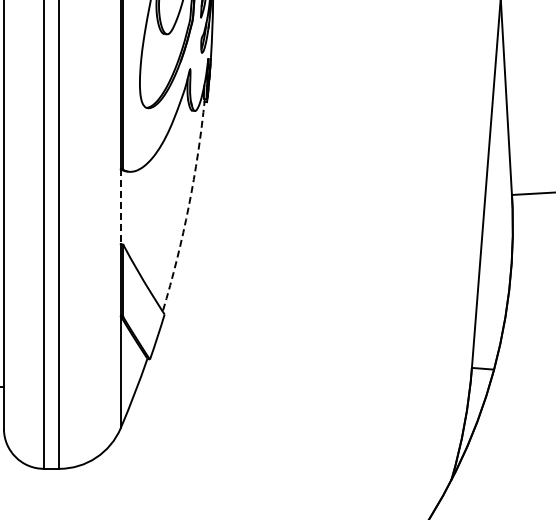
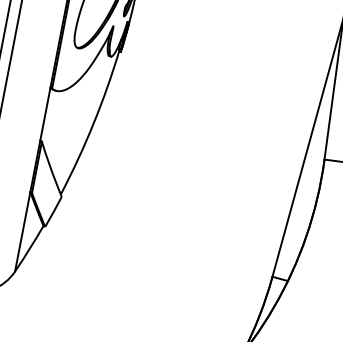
arc: (188, 206) -> (93, 123), dashed -> solid
line: (120, 207) -> (45, 114), dashed -> solid

